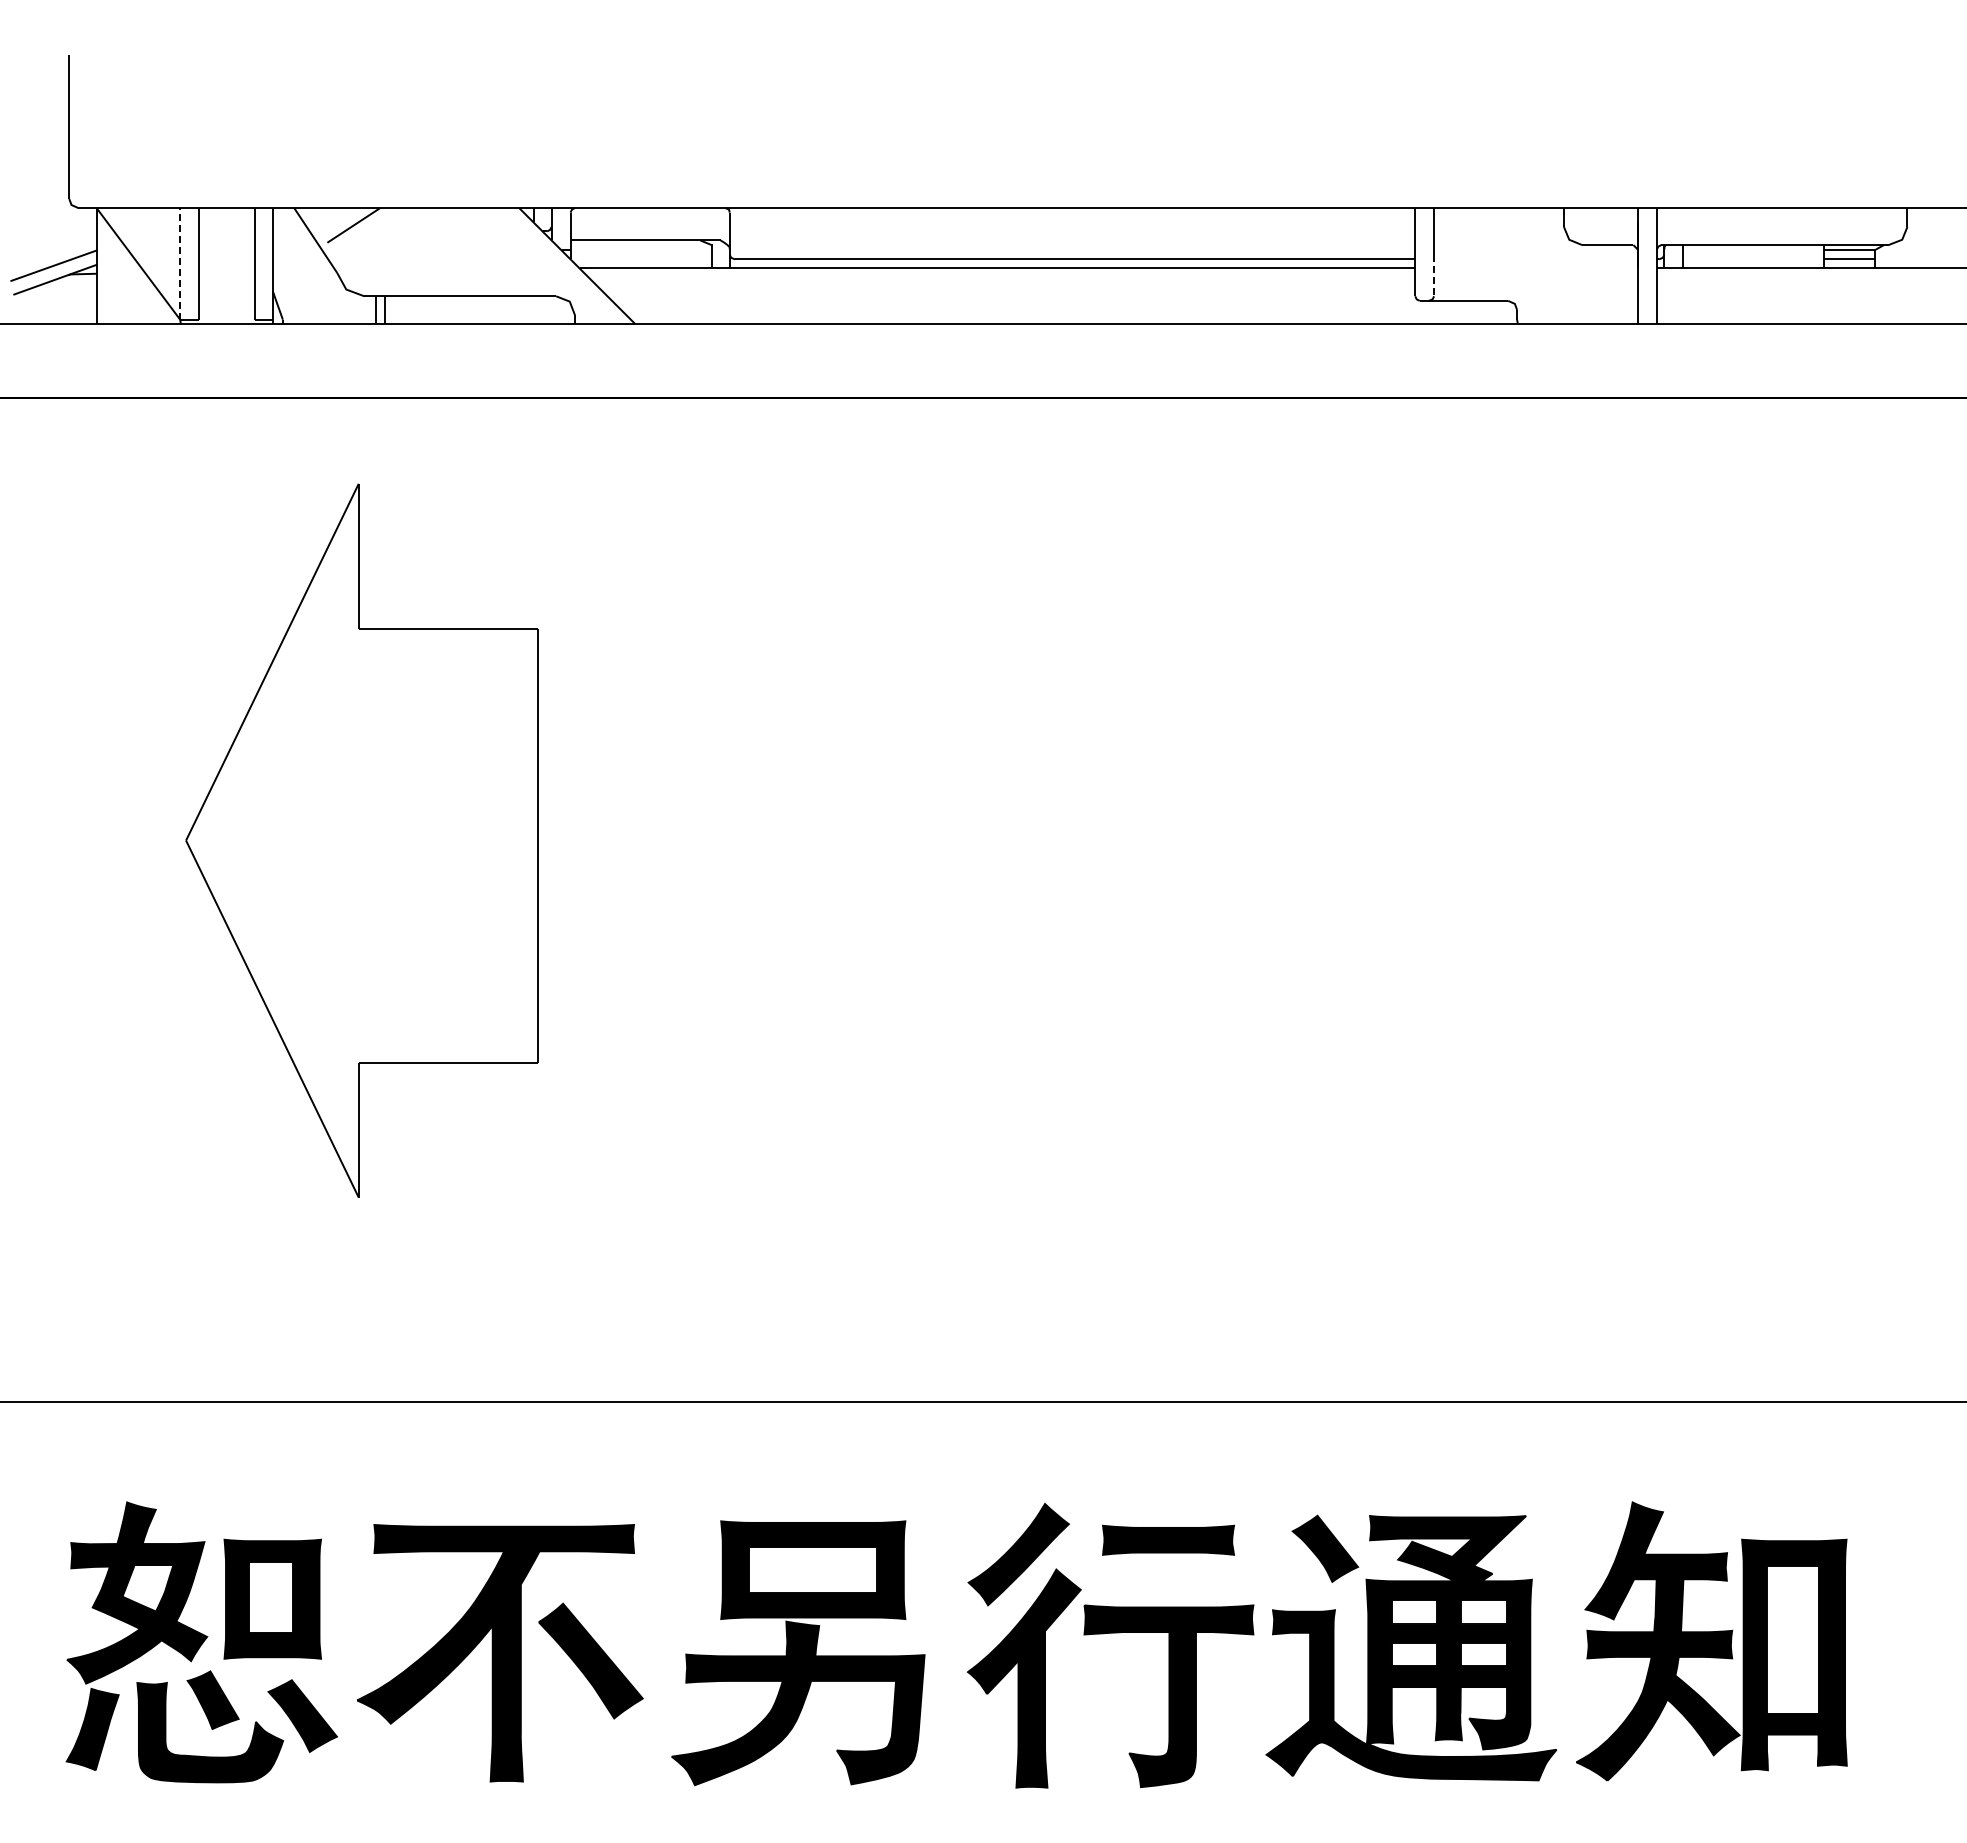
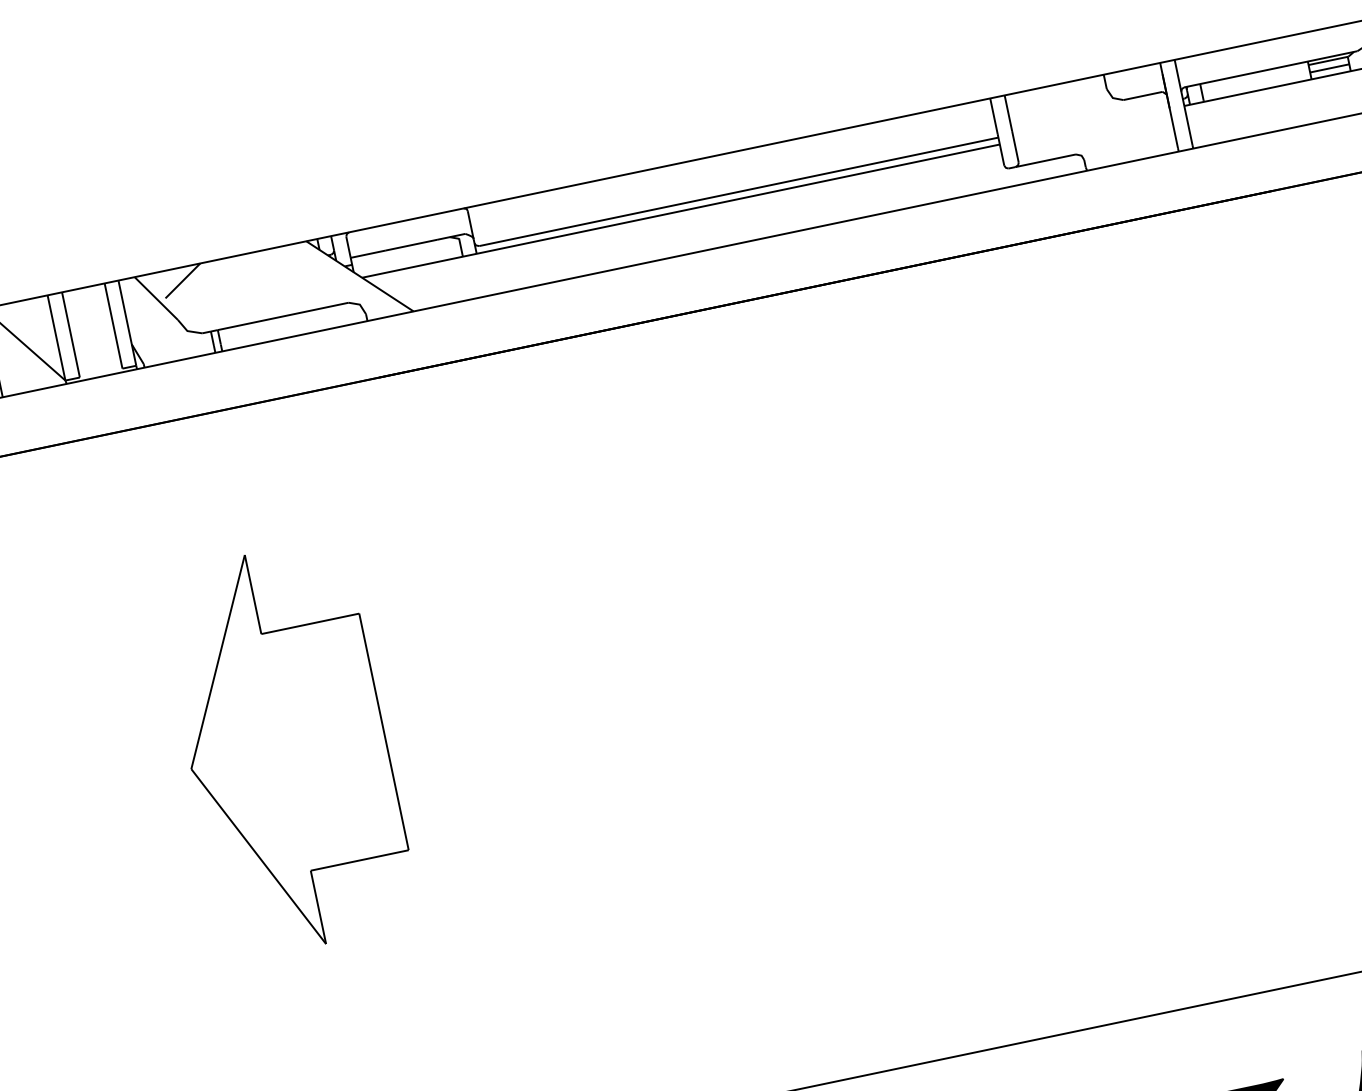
line: (180, 263) -> (56, 337), dashed -> solid
line: (1434, 275) -> (1015, 146), dashed -> solid
part: (361, 840) -> (286, 749), size x0.71

